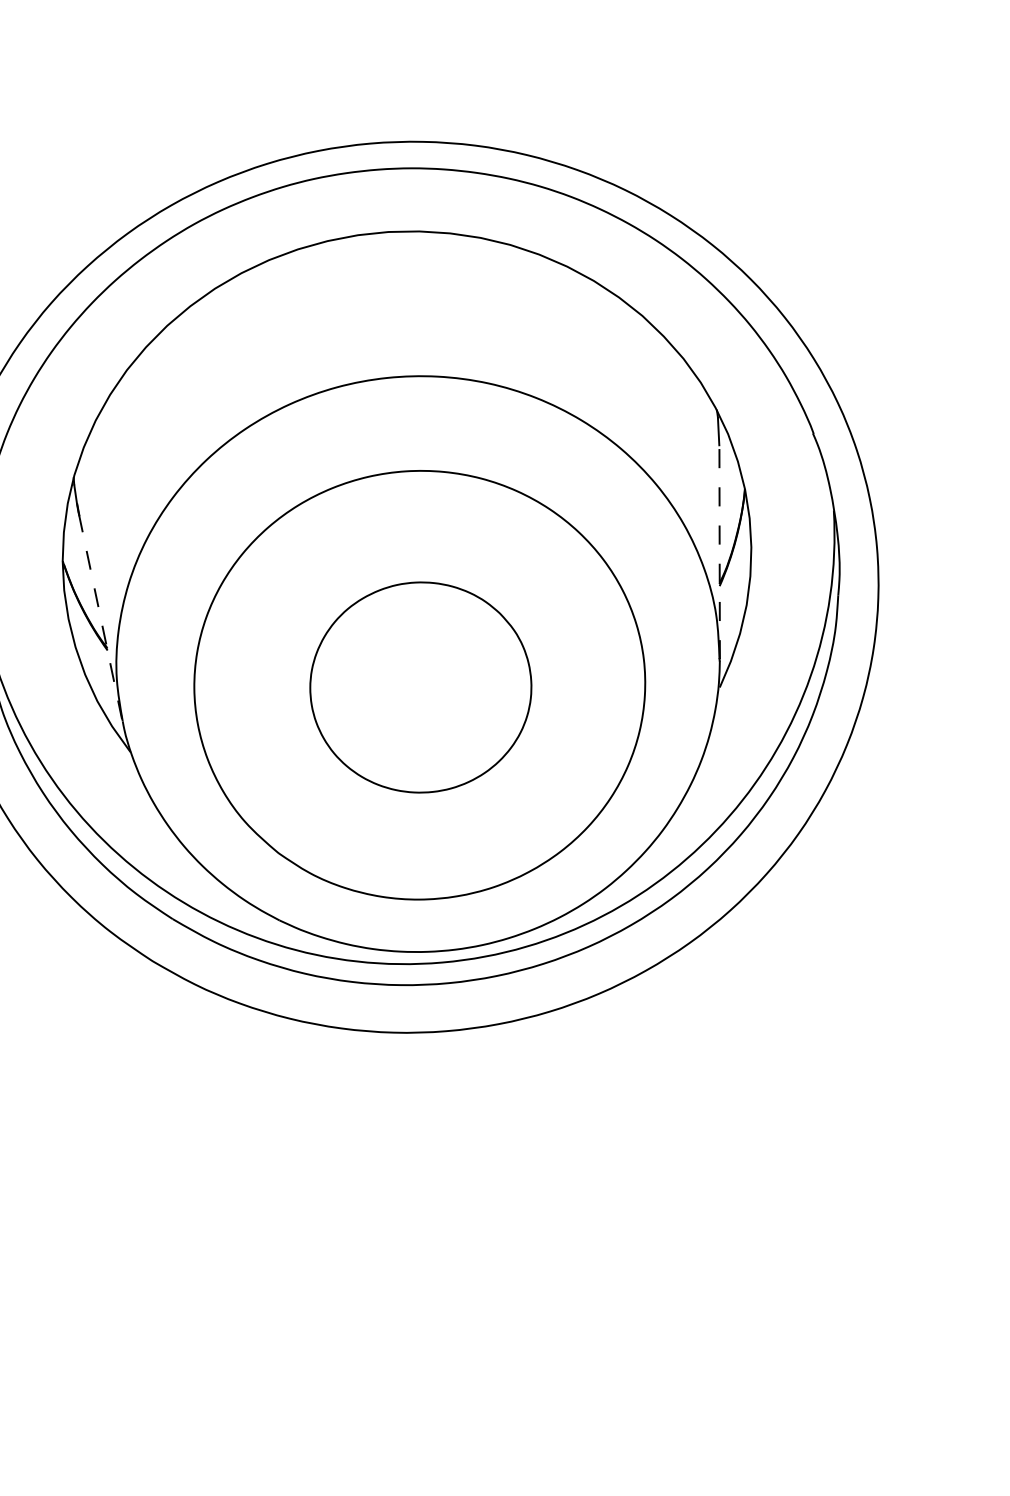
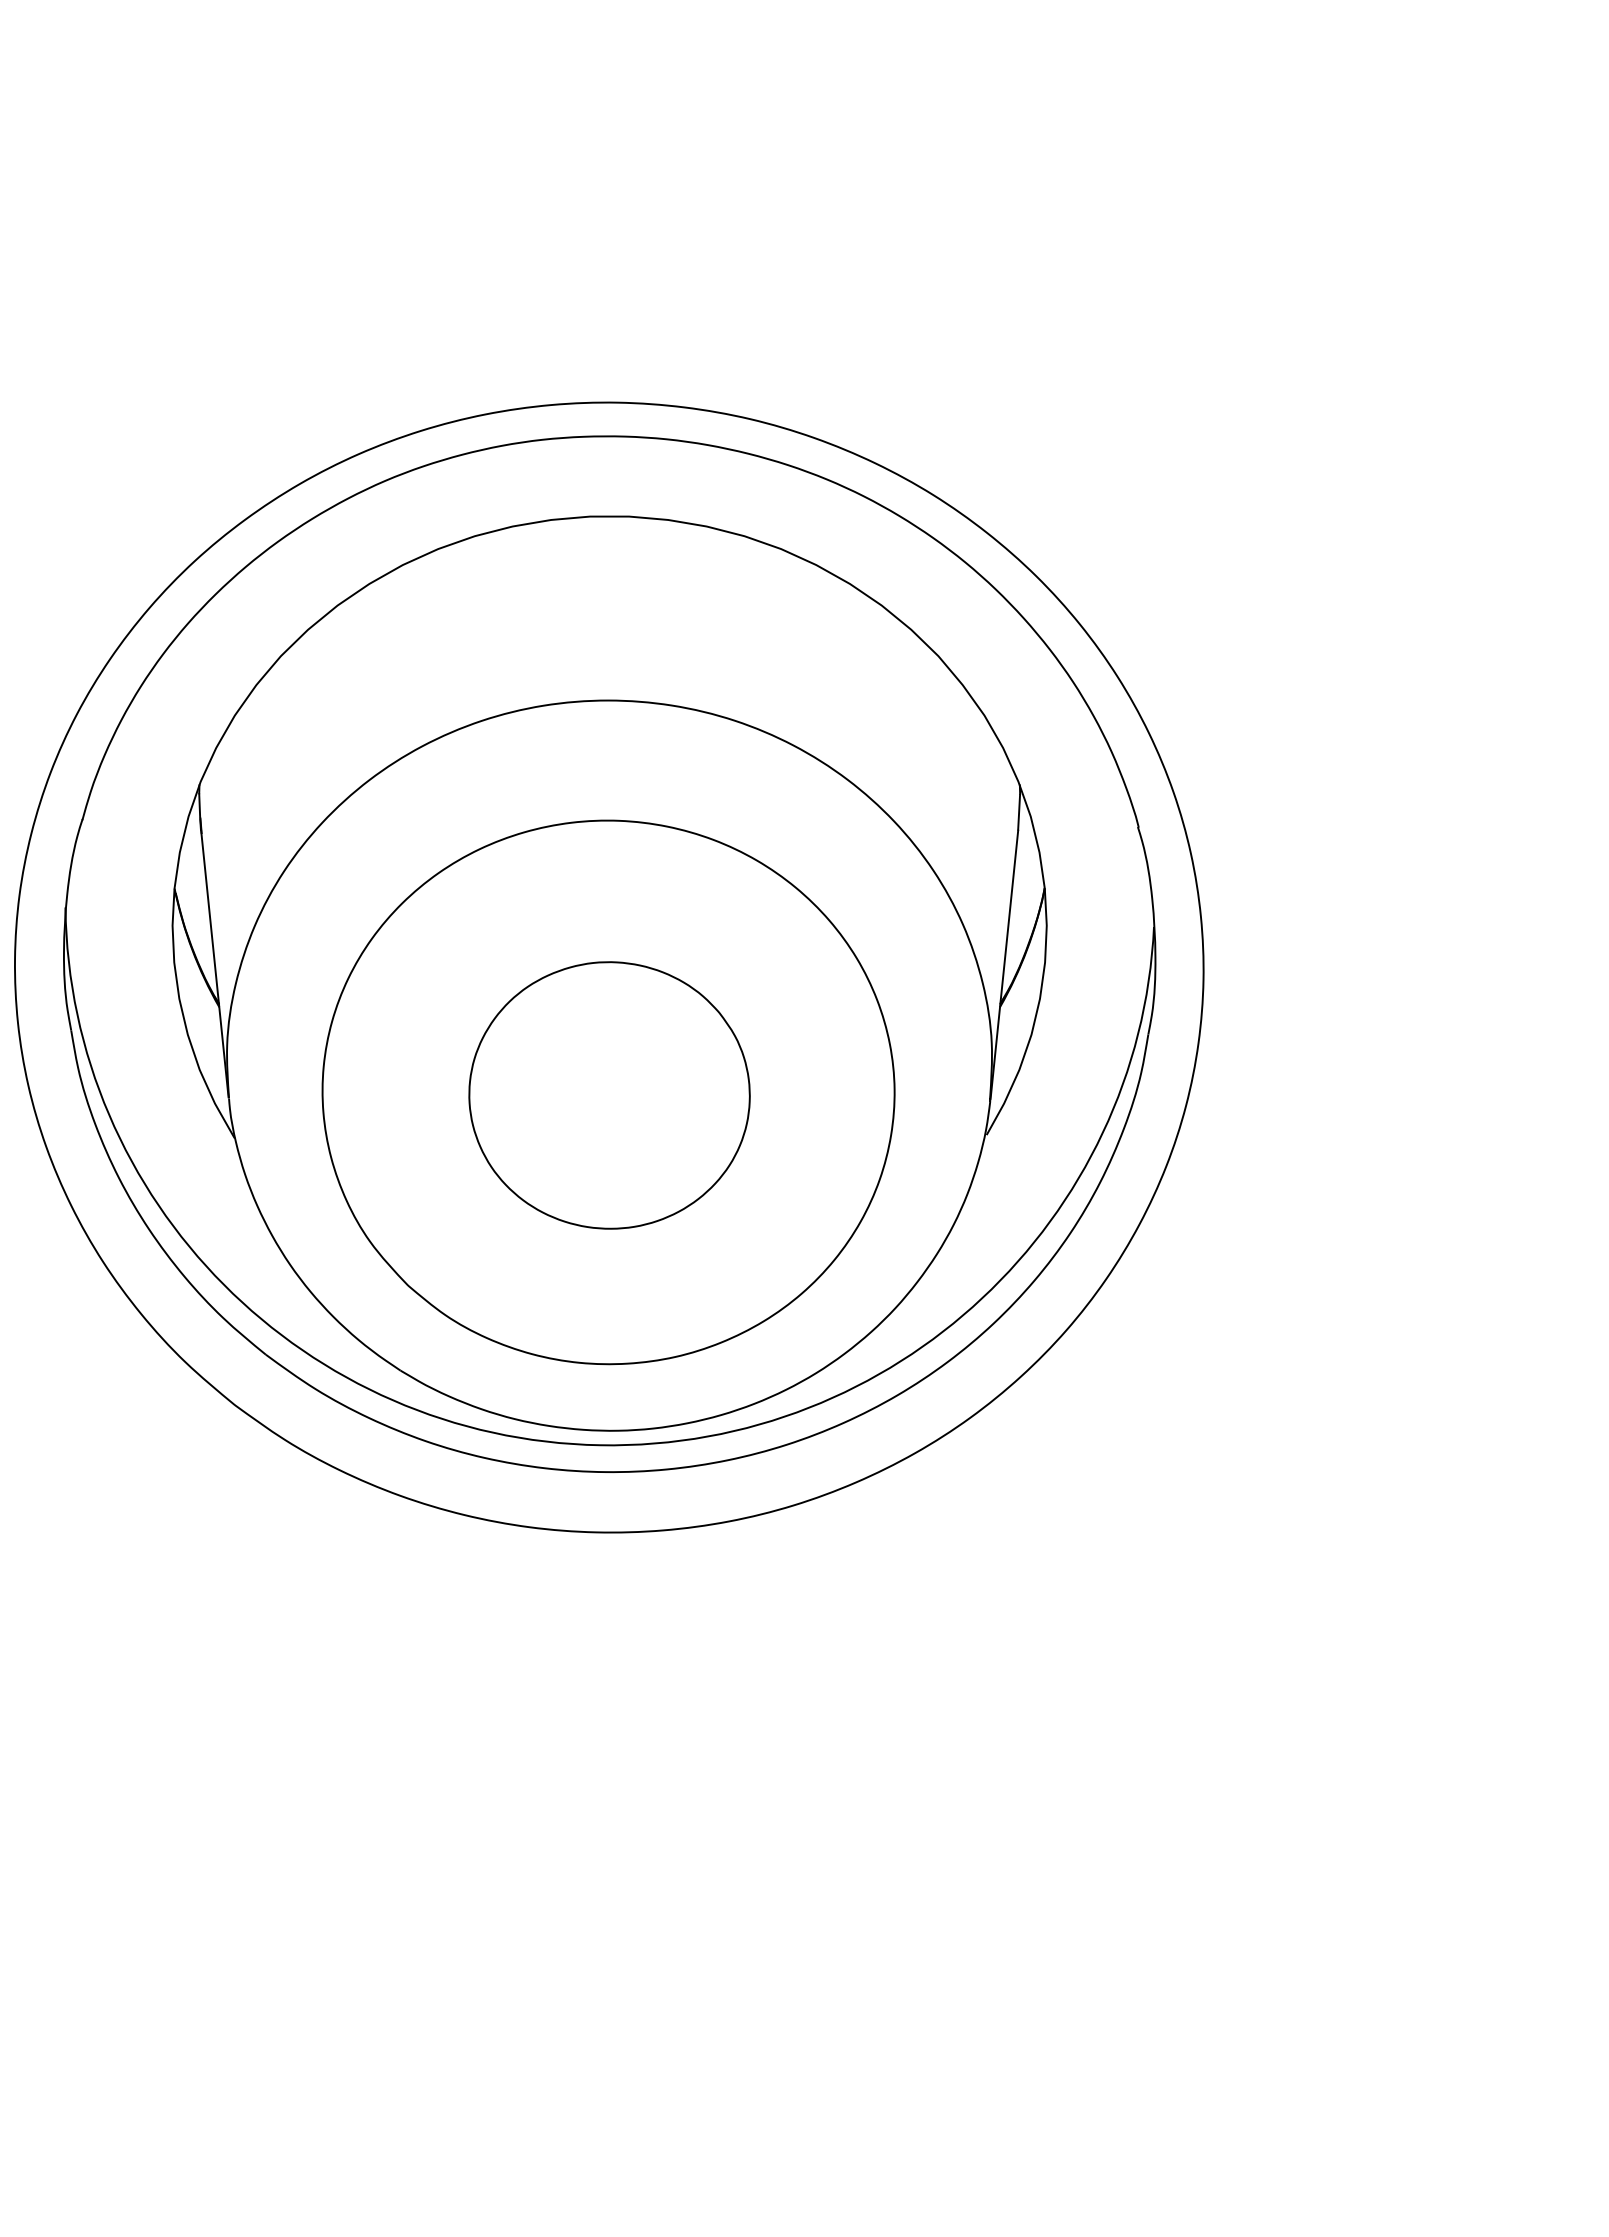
line: (719, 552) -> (1004, 964), dashed -> solid
line: (100, 617) -> (214, 964), dashed -> solid

